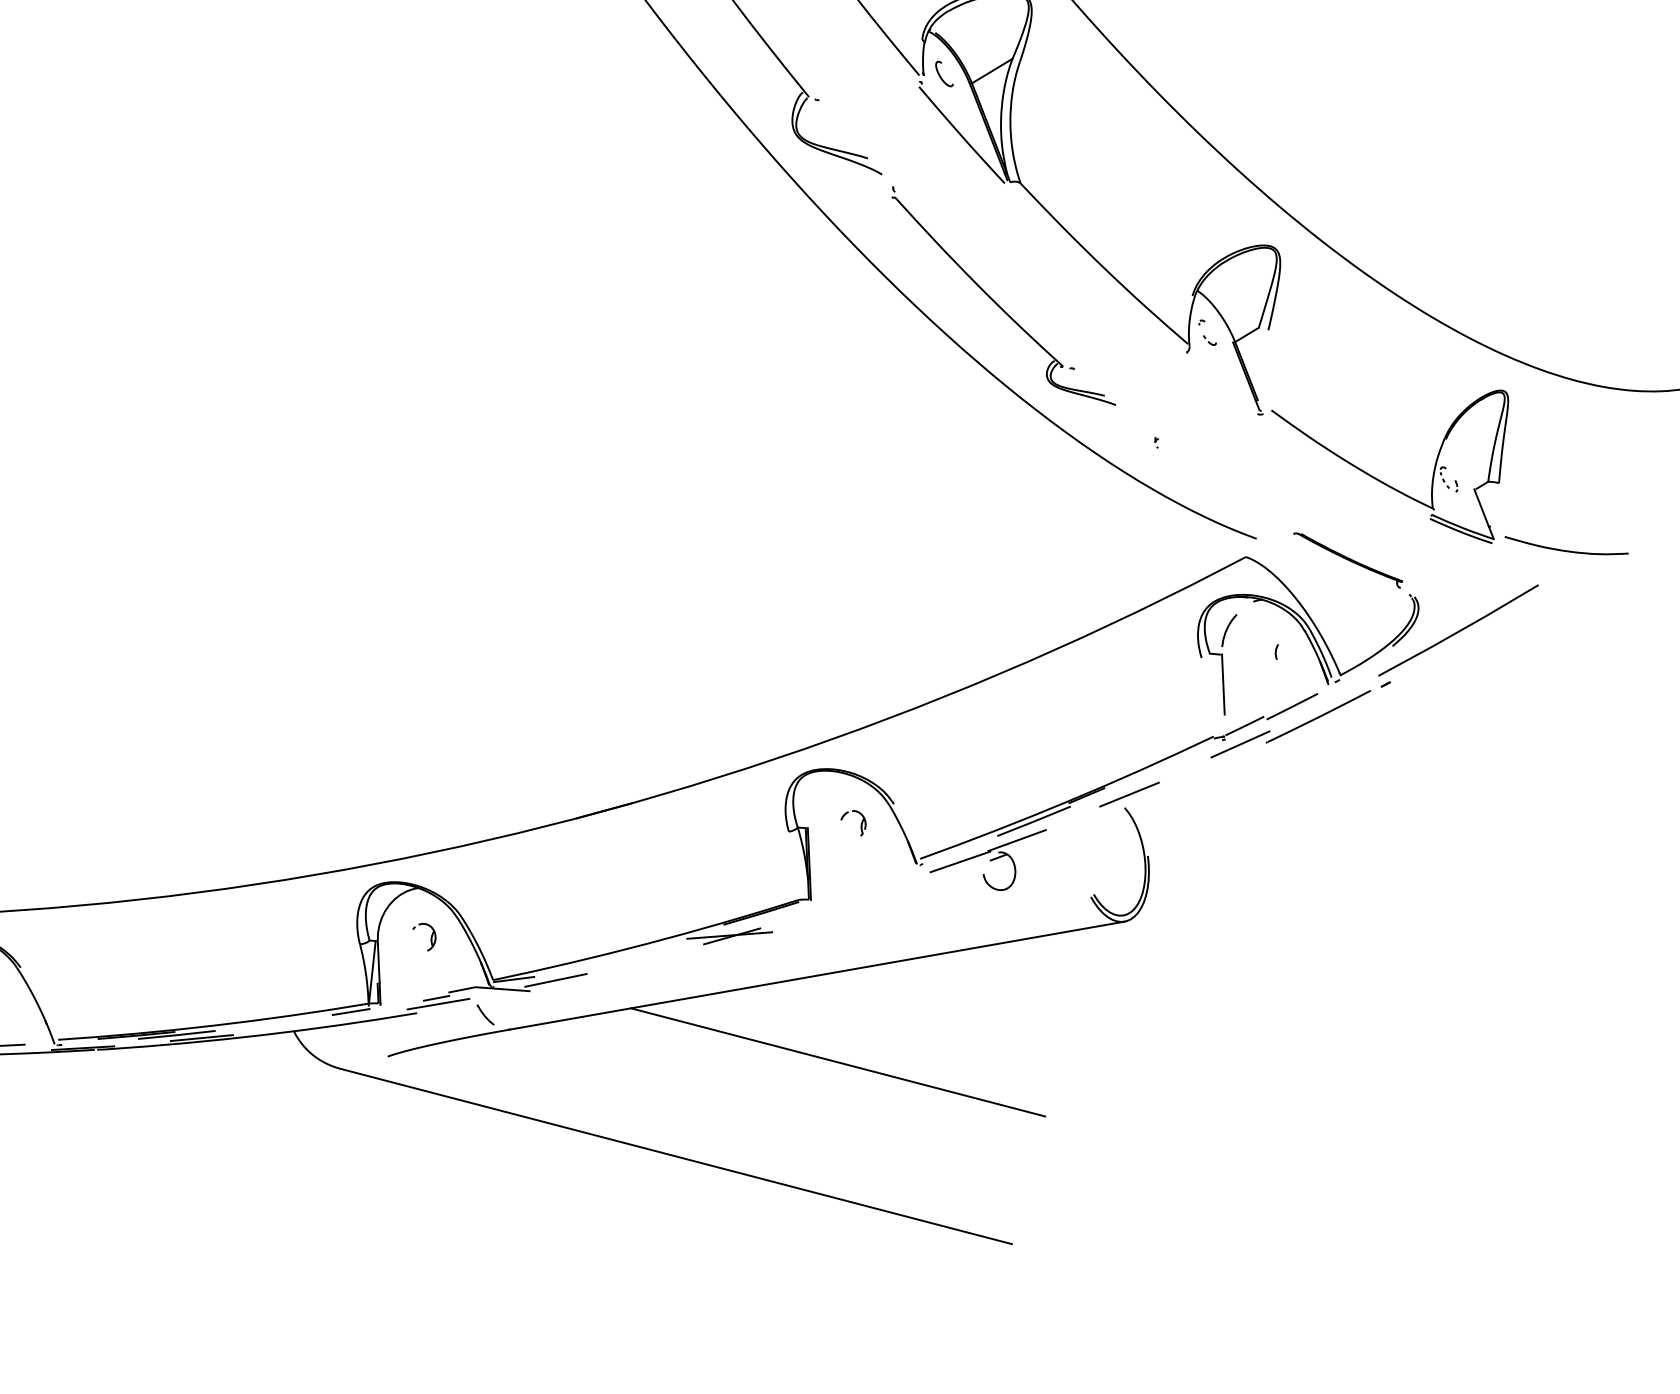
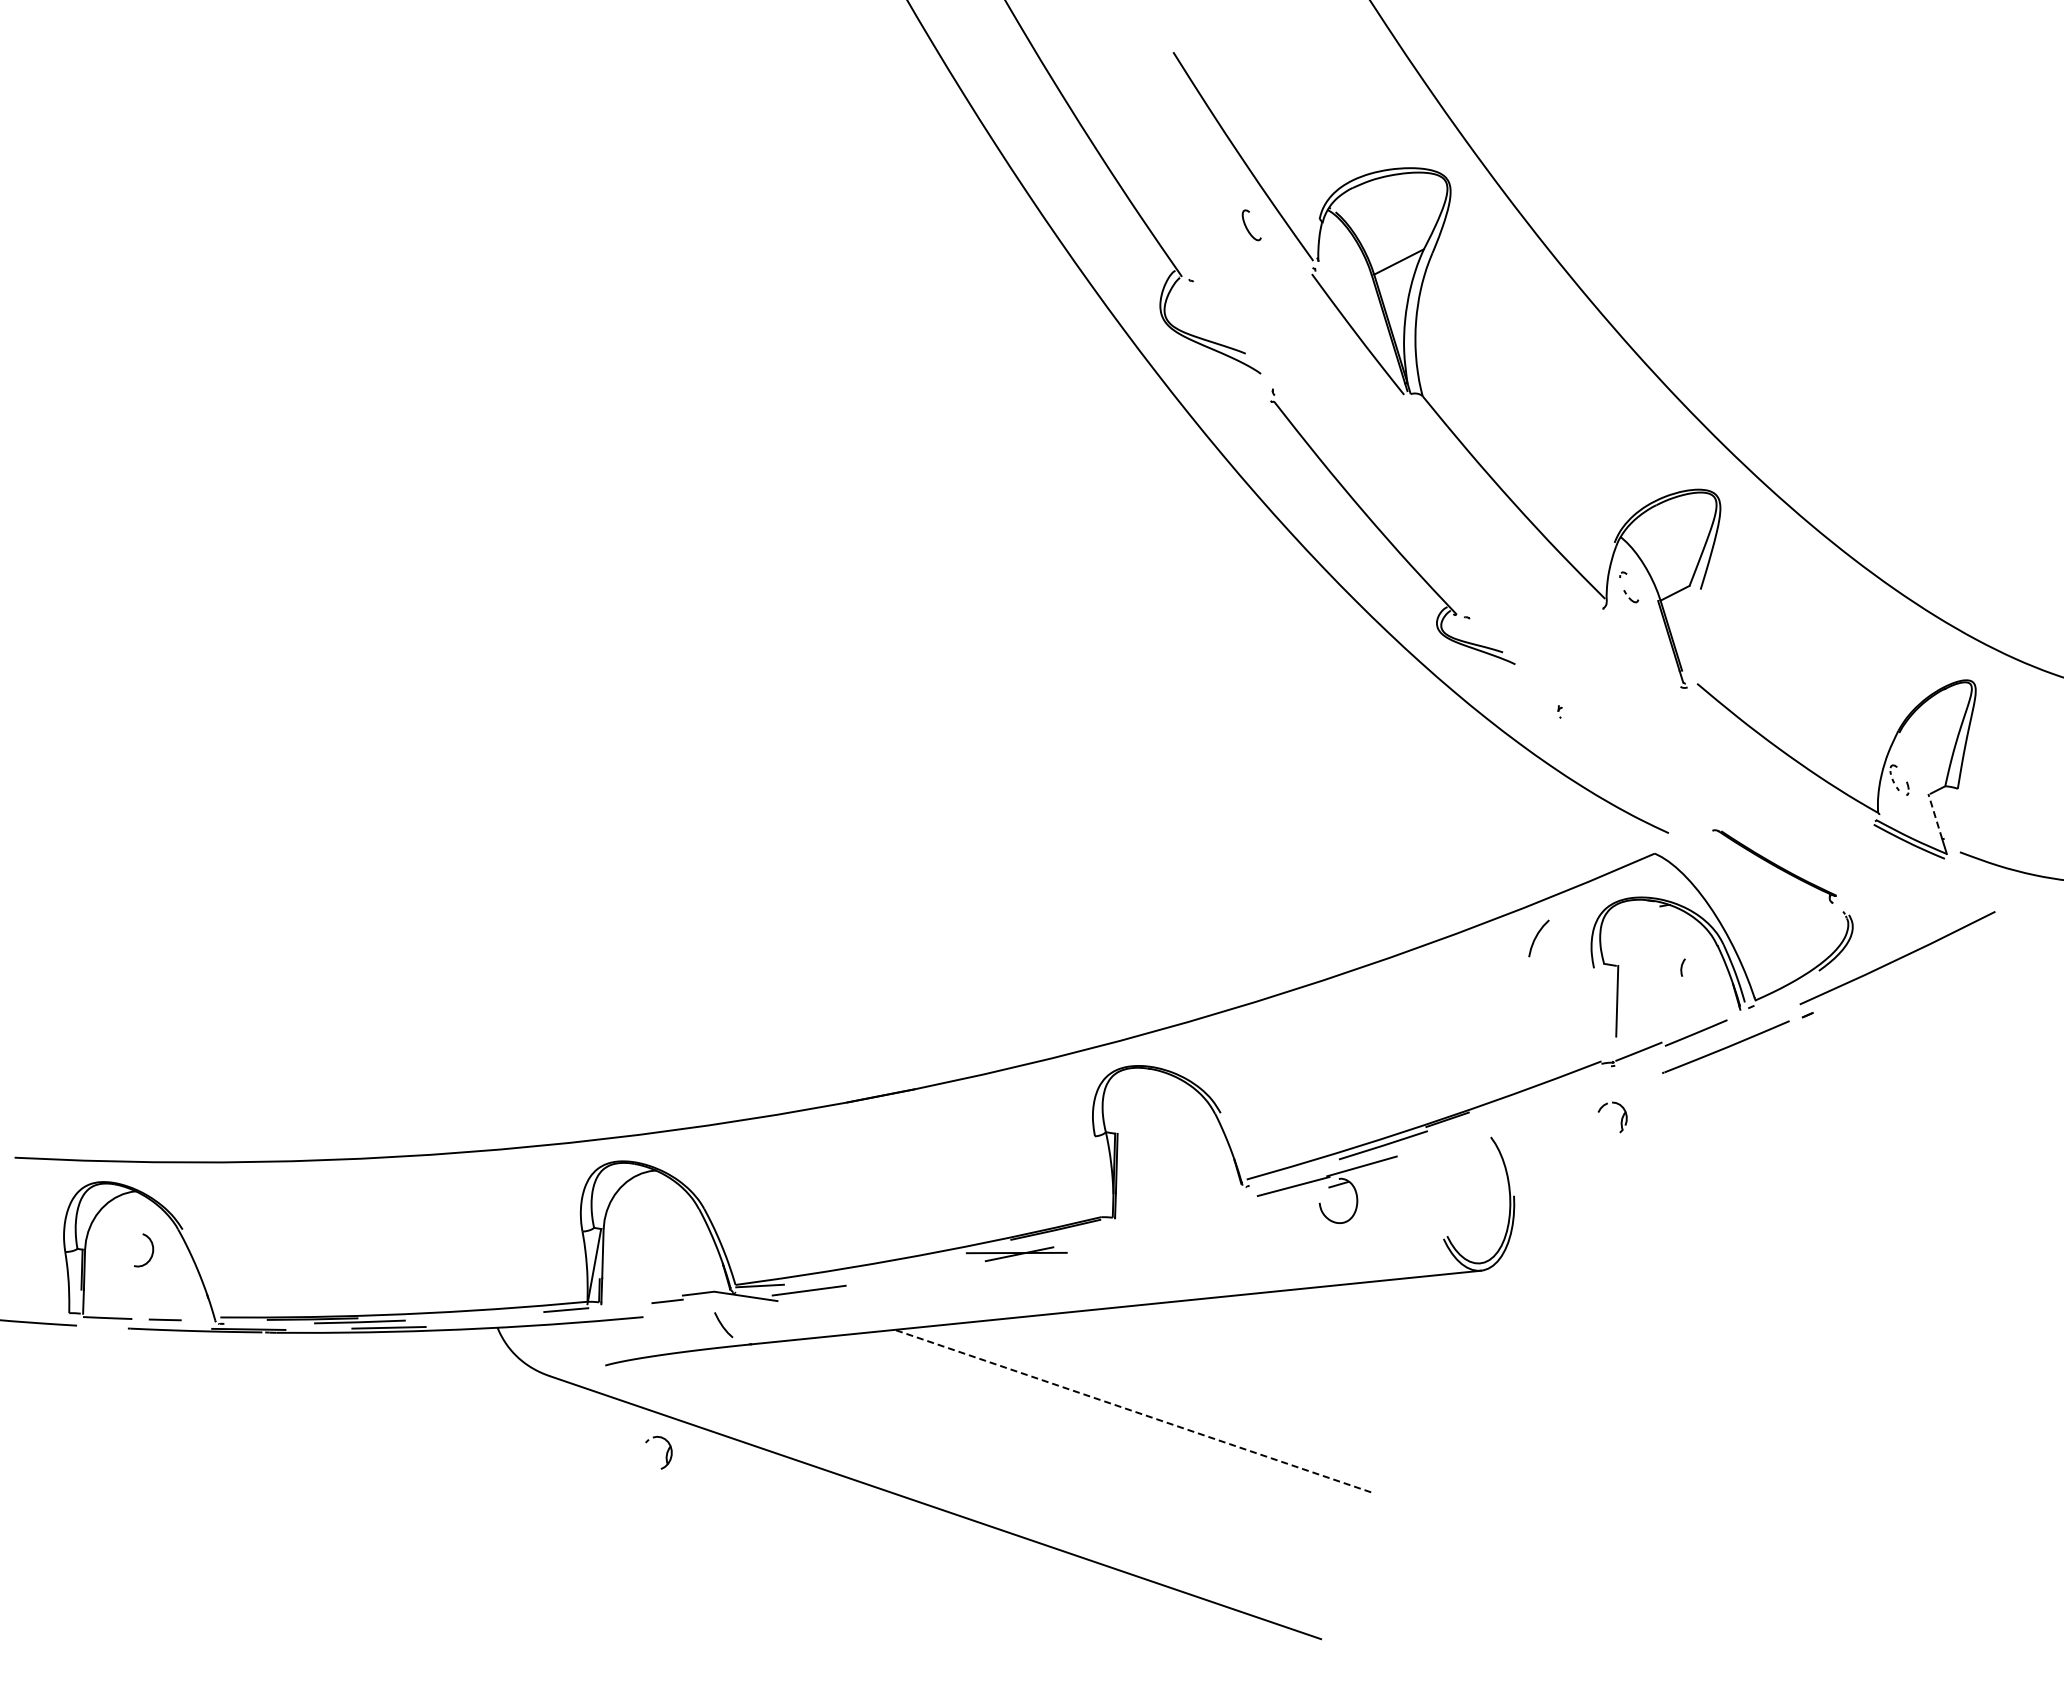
curve: (940, 76) -> (1247, 227), moved
line: (1481, 508) -> (1935, 816), solid -> dashed
curve: (1227, 630) -> (1536, 938), moved
line: (1240, 744) -> (1632, 1072), removed
line: (1129, 794) -> (1497, 1121), removed
part: (860, 826) -> (1620, 1121), moved
part: (431, 936) -> (666, 1452), moved
line: (437, 1003) -> (668, 1307), removed
line: (837, 1062) -> (1132, 1411), solid -> dashed

